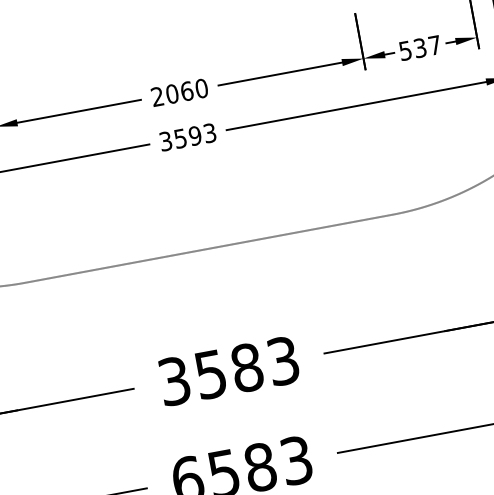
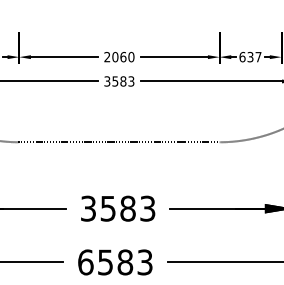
text: (405, 49) -> (242, 56), 537 -> 637
text: (195, 135) -> (123, 81), 3593 -> 3583

